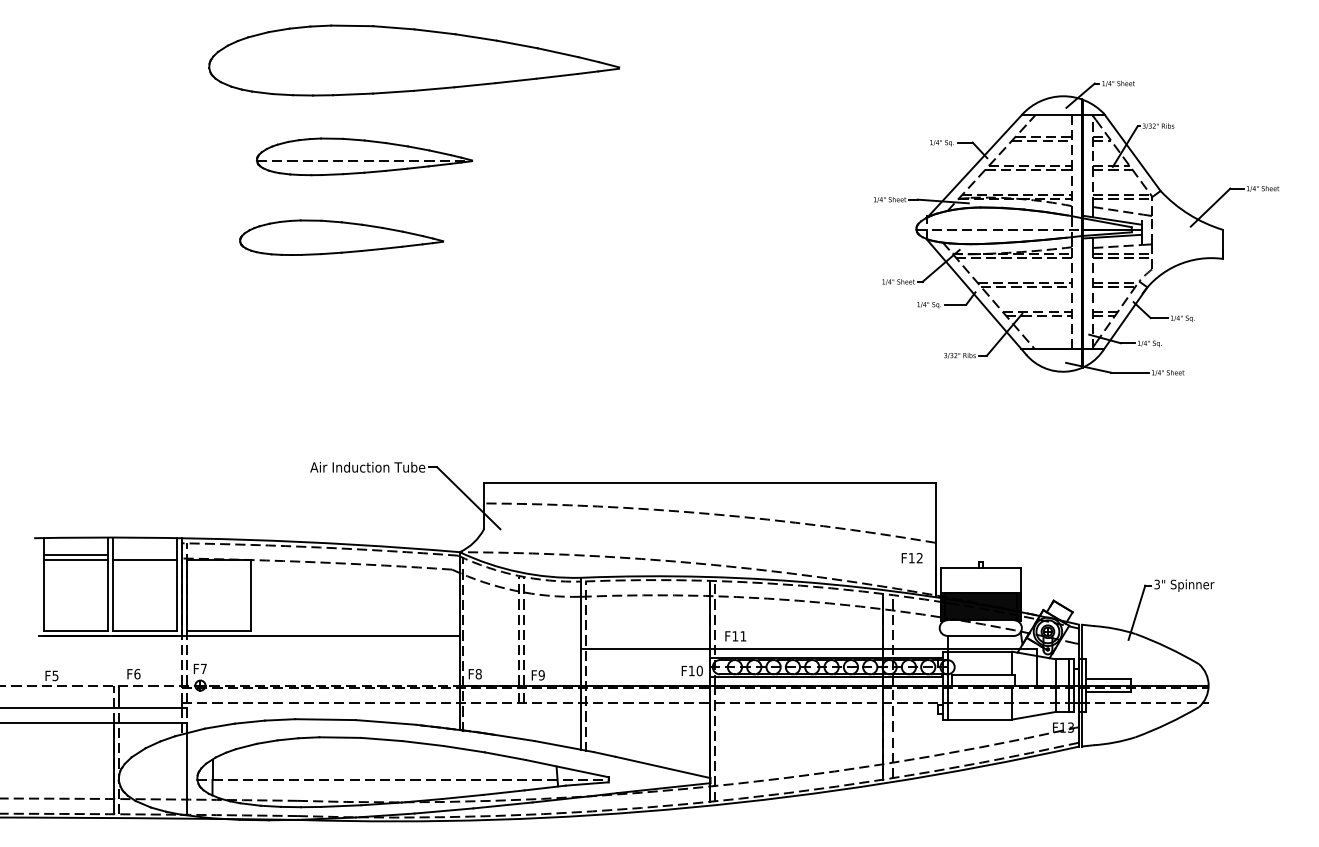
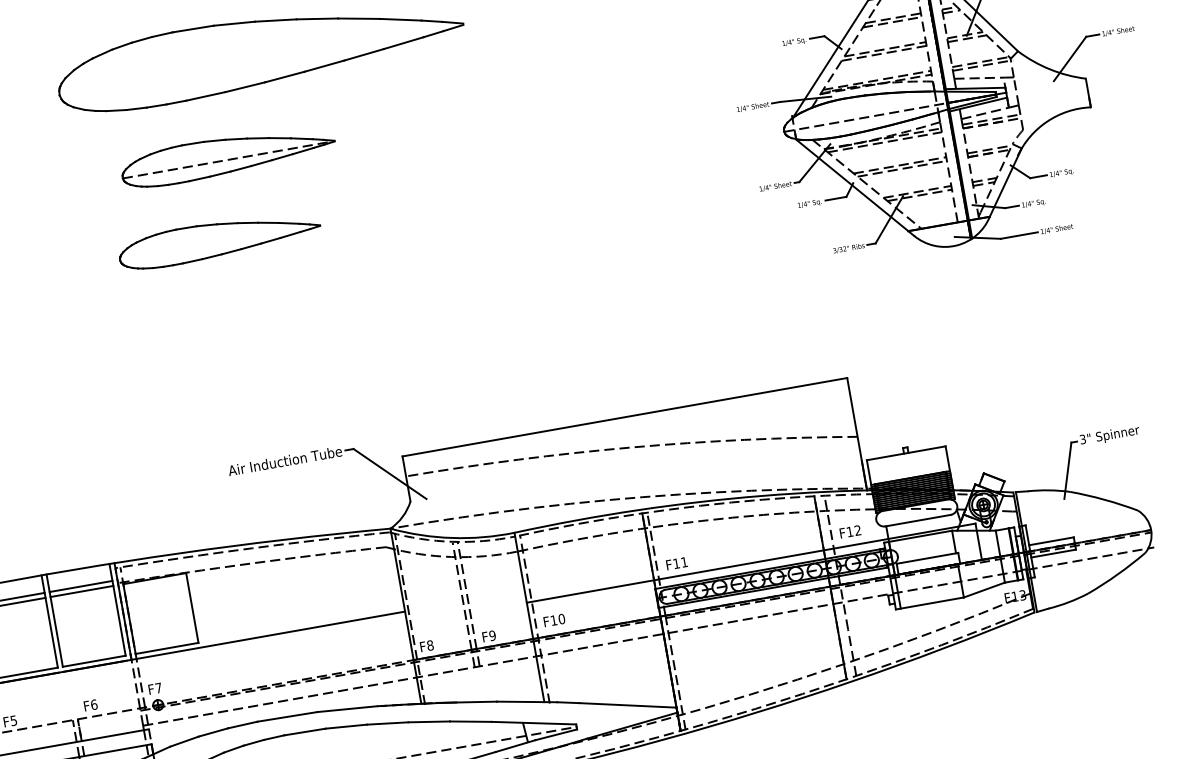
line: (144, 555) -> (80, 586), added
text: (911, 558) -> (849, 532), moved
text: (691, 670) -> (553, 620), moved

